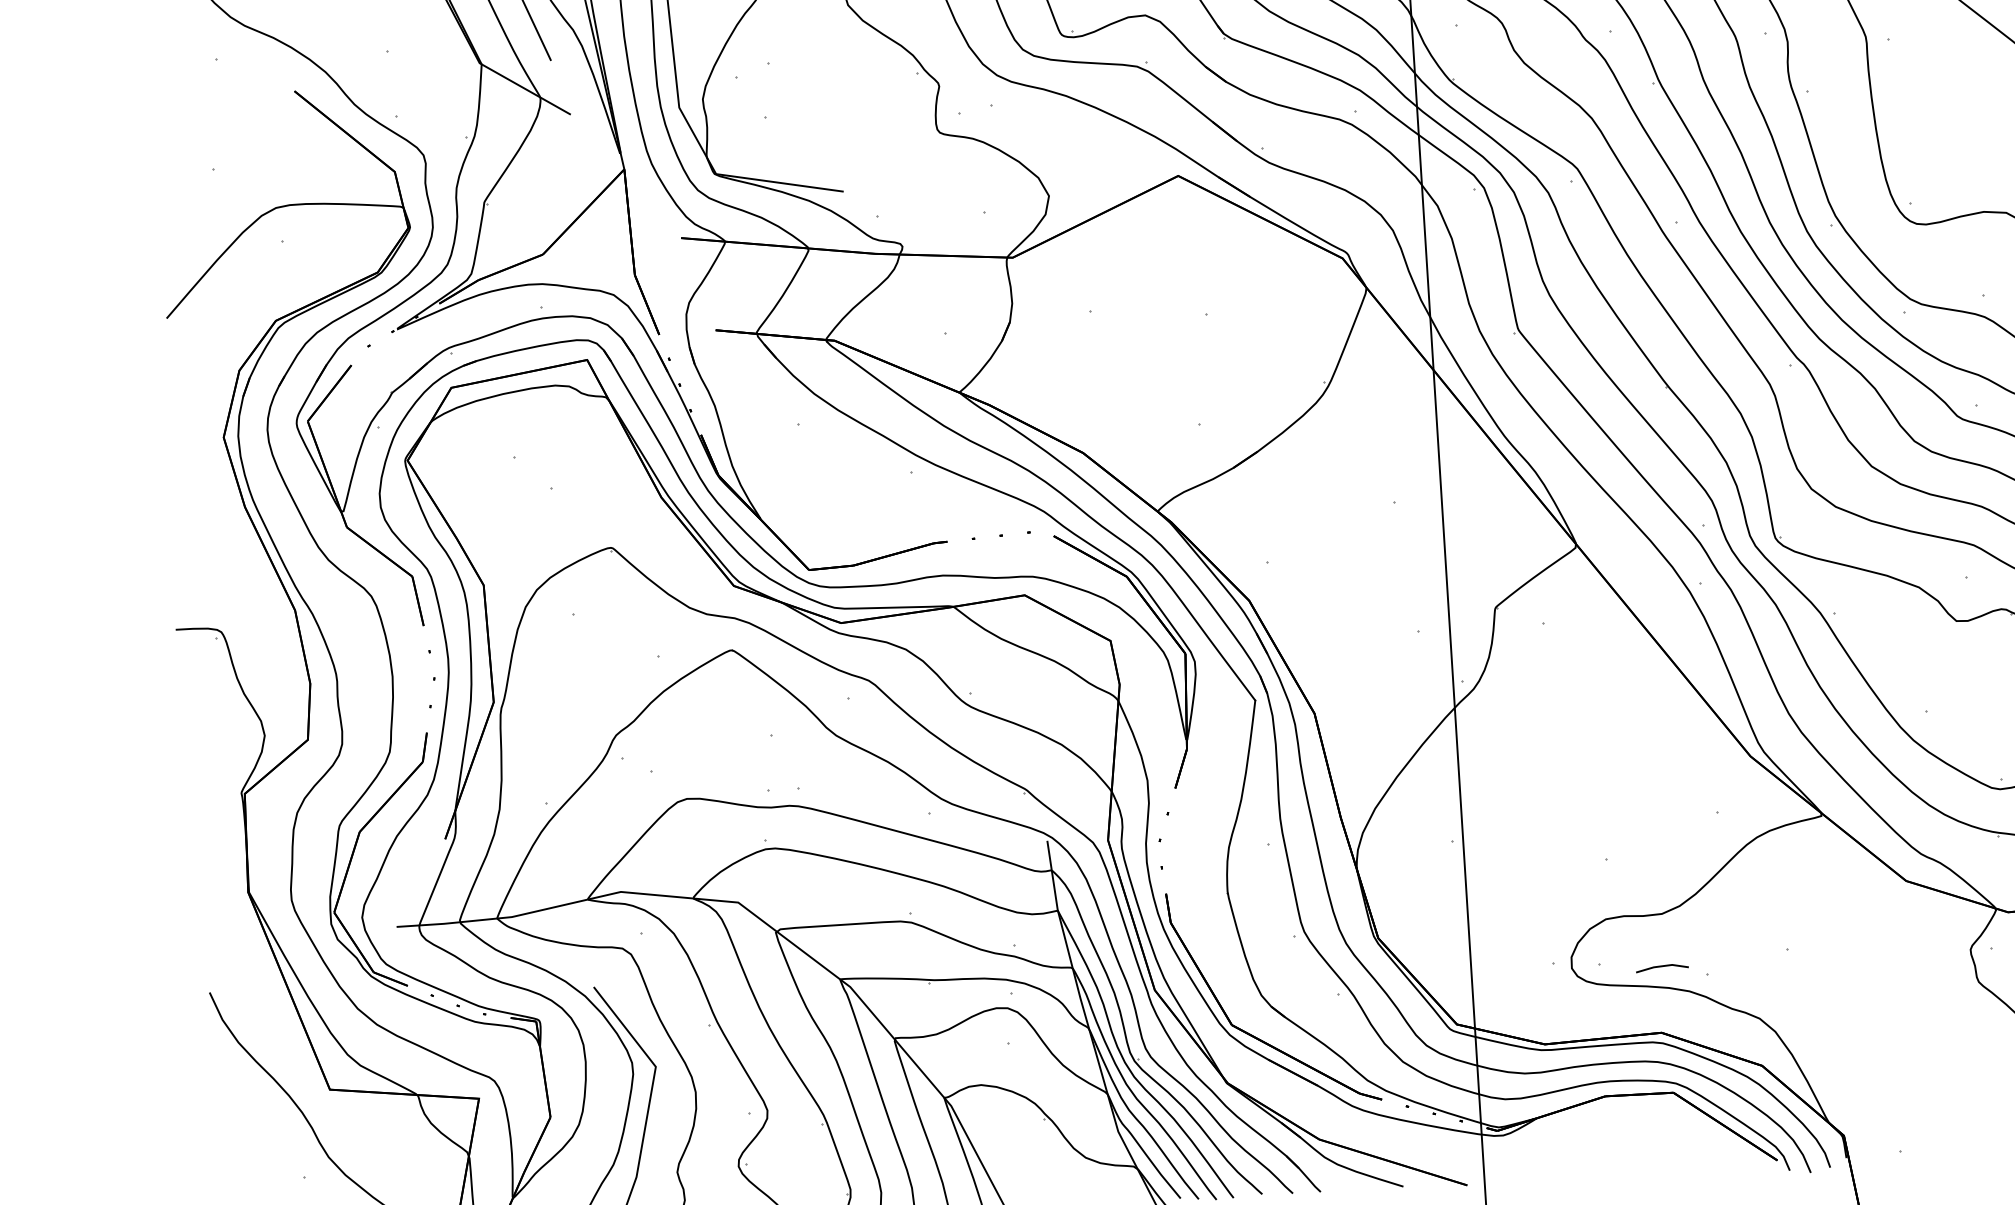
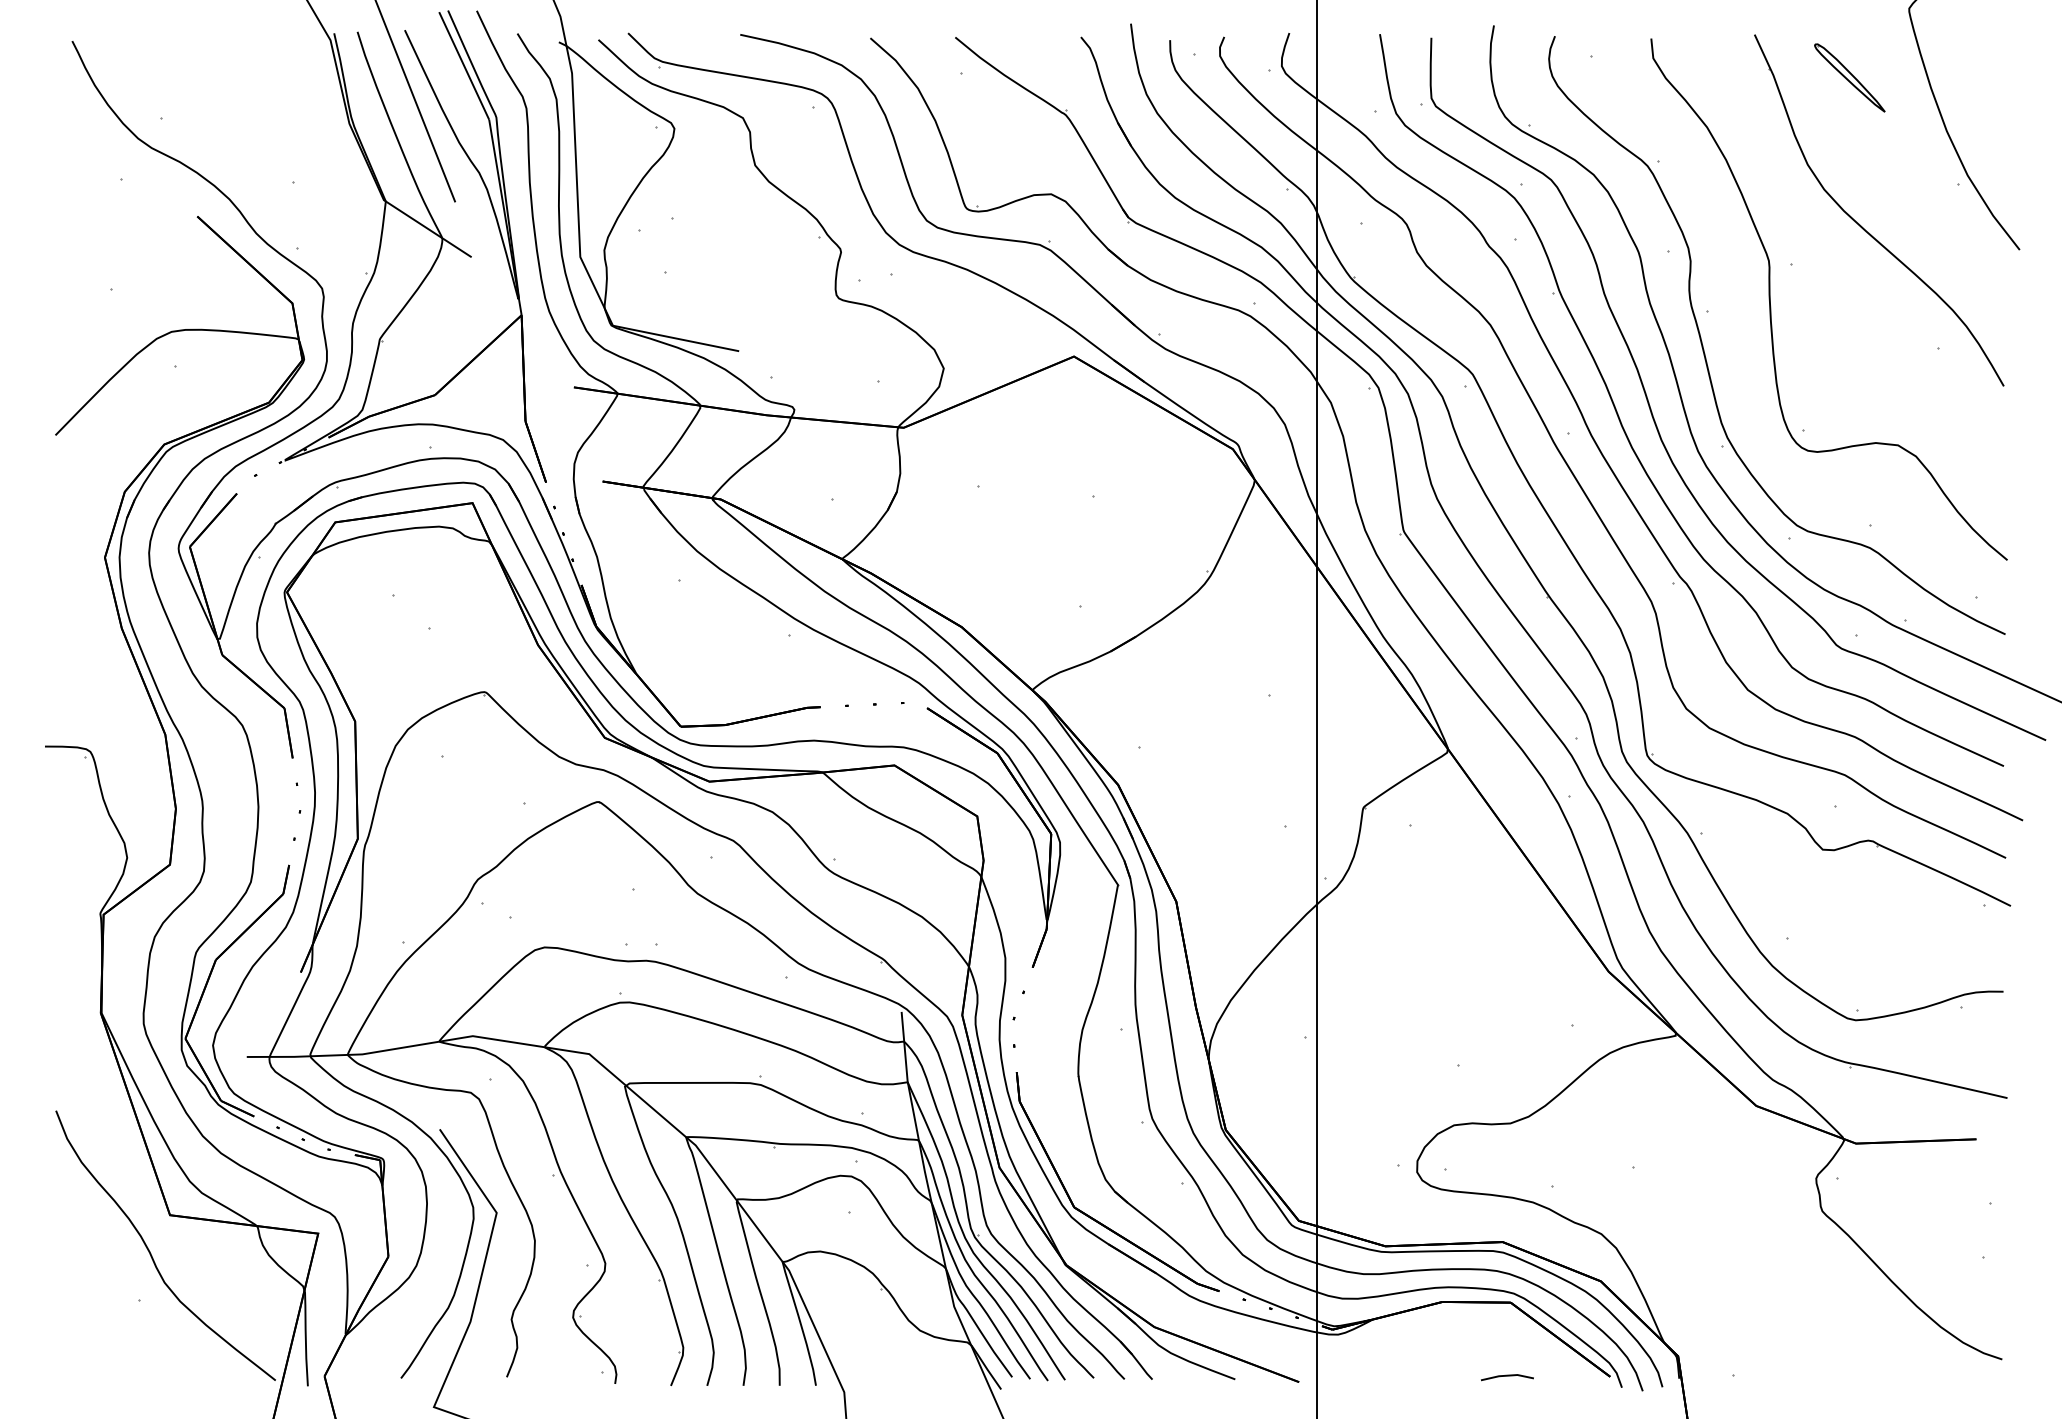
line: (1662, 967) -> (1507, 1376), moved

